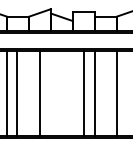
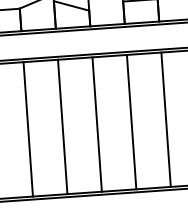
line: (17, 93) -> (28, 129), moved
line: (39, 93) -> (61, 126), moved
line: (83, 93) -> (96, 124), moved

